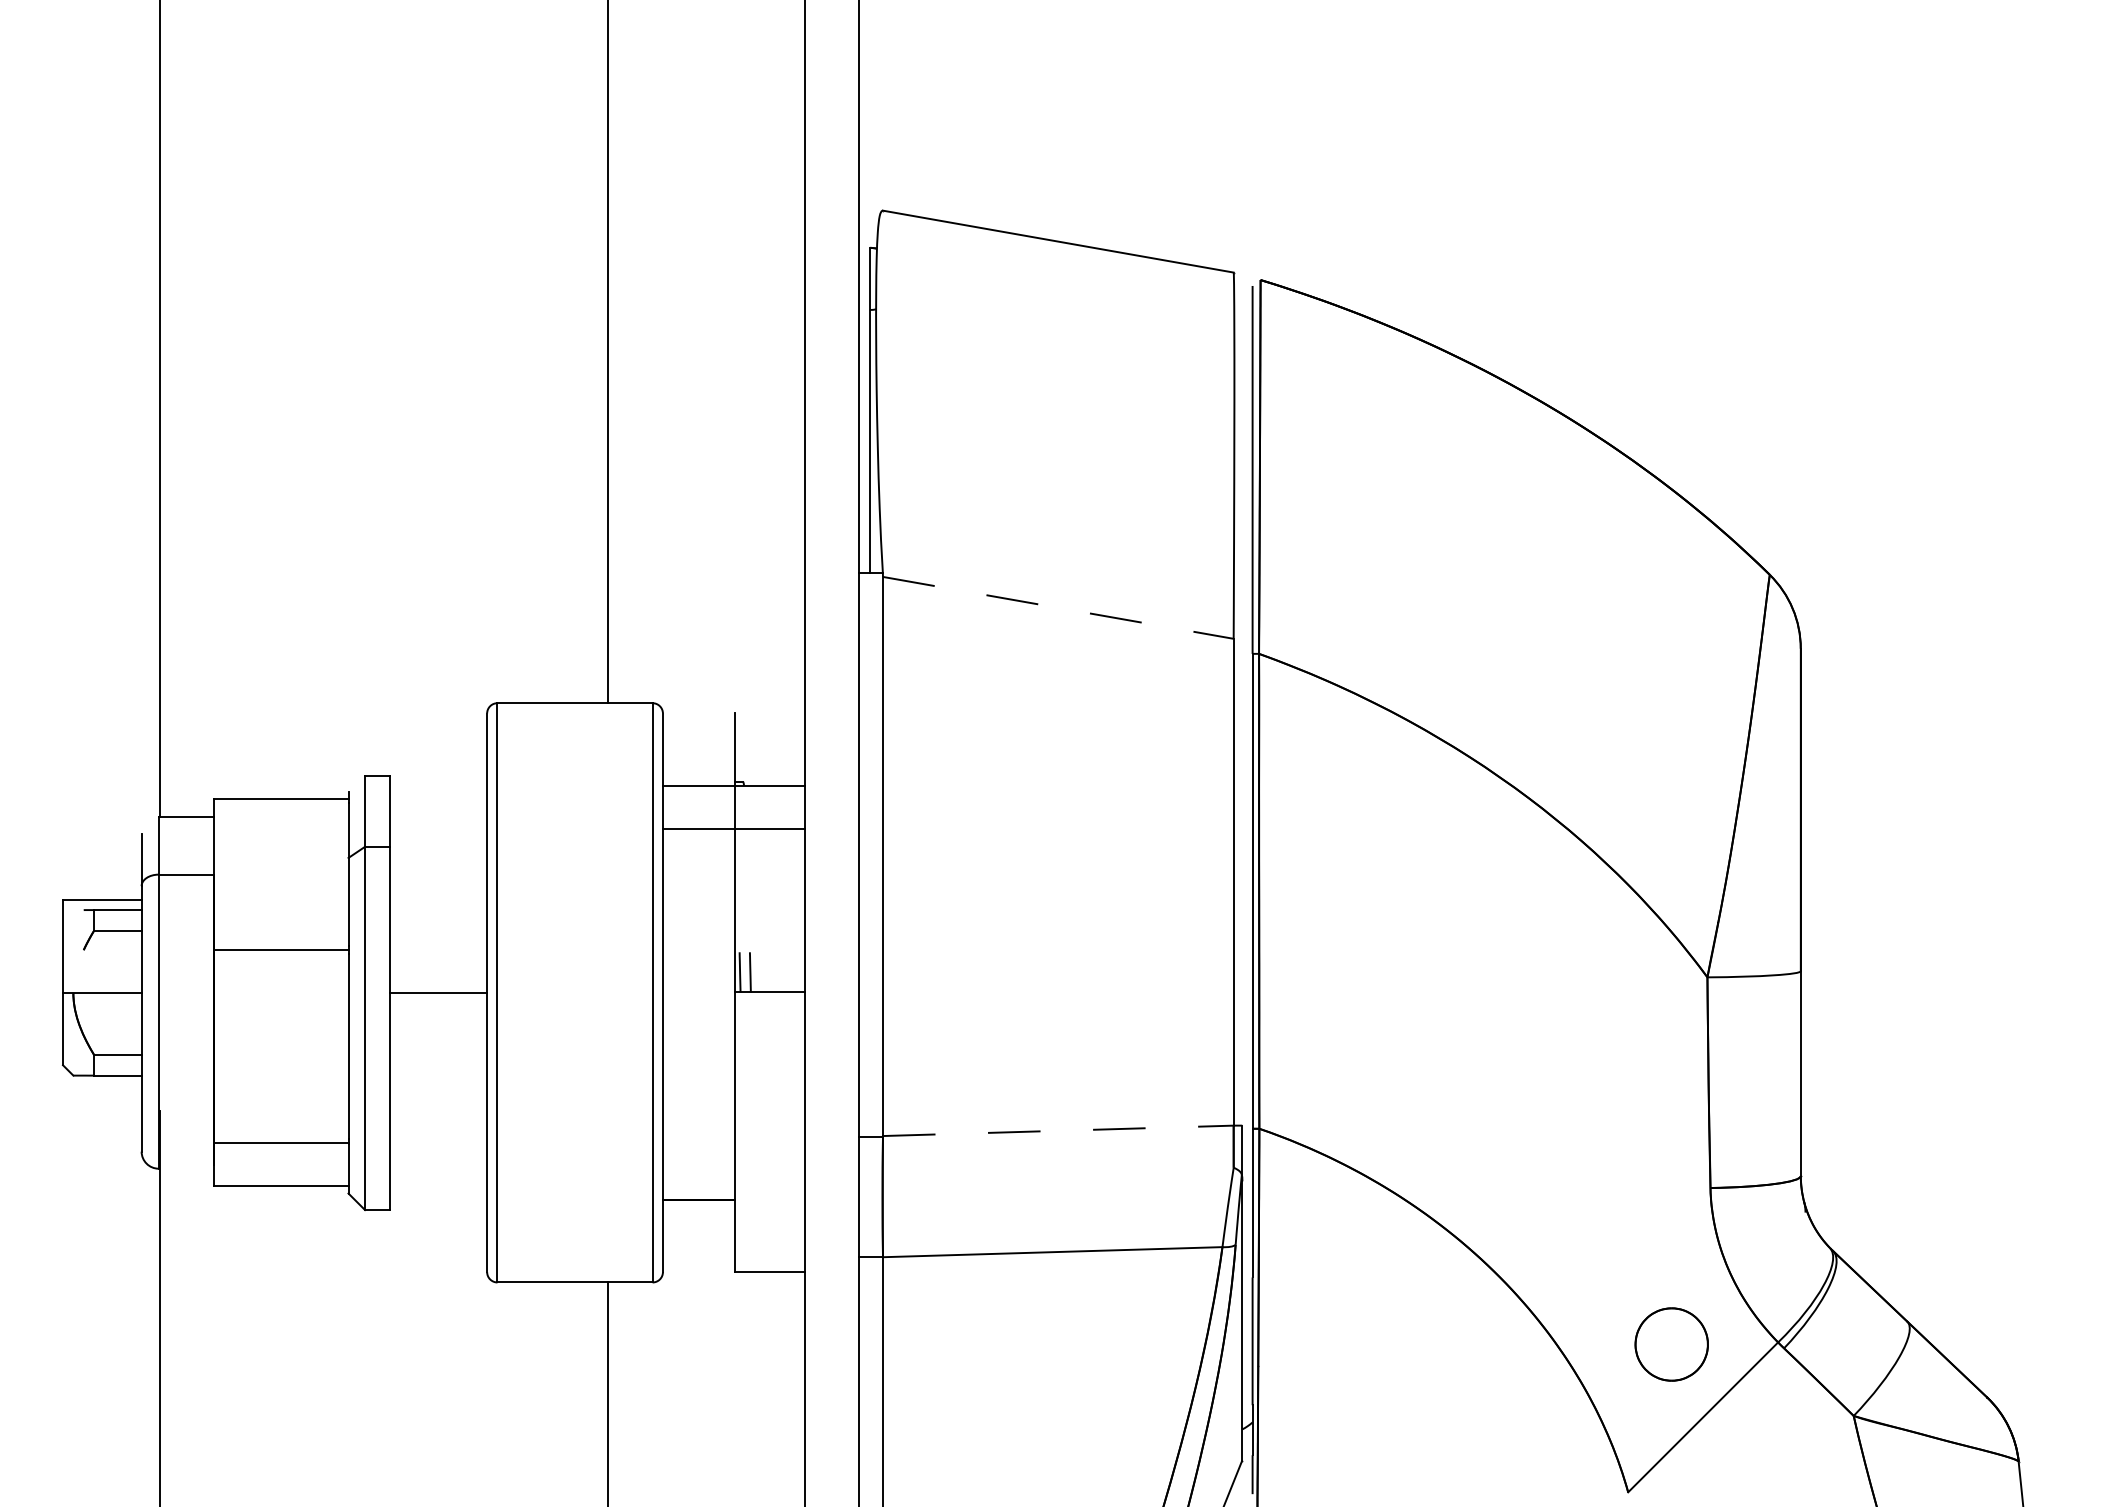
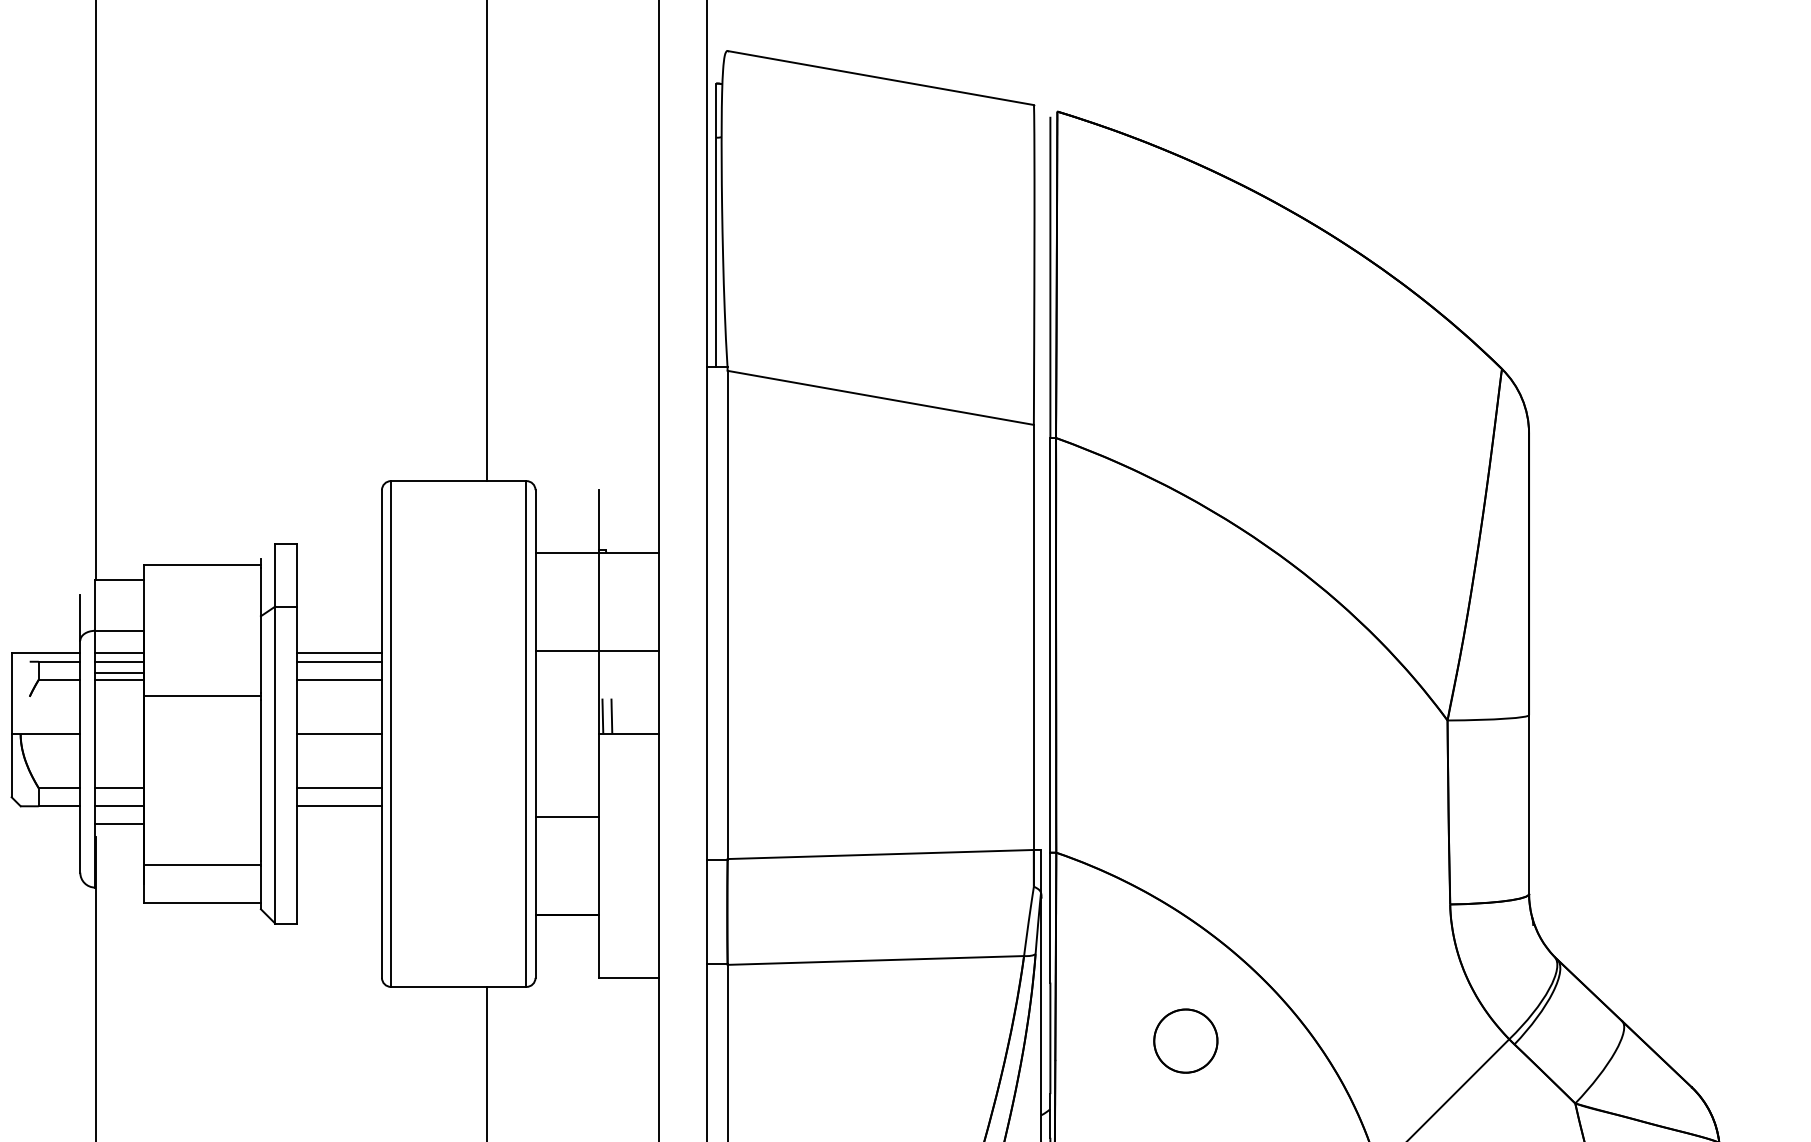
line: (1058, 607) -> (880, 397), dashed -> solid
line: (733, 828) -> (597, 650), moved
line: (186, 899) -> (119, 652), added
line: (438, 899) -> (339, 652), added
line: (186, 910) -> (119, 662), added
line: (438, 910) -> (339, 662), added
line: (186, 923) -> (119, 673), added
line: (186, 930) -> (119, 679), added
line: (438, 930) -> (339, 679), added
line: (186, 1054) -> (119, 787), added
line: (438, 1054) -> (339, 787), added
line: (186, 1075) -> (119, 806), added
line: (438, 1075) -> (339, 806), added
line: (698, 1087) -> (566, 816), added
line: (186, 1096) -> (119, 824), added
line: (1058, 1130) -> (880, 854), dashed -> solid
part: (1671, 1344) -> (1185, 1041), moved

